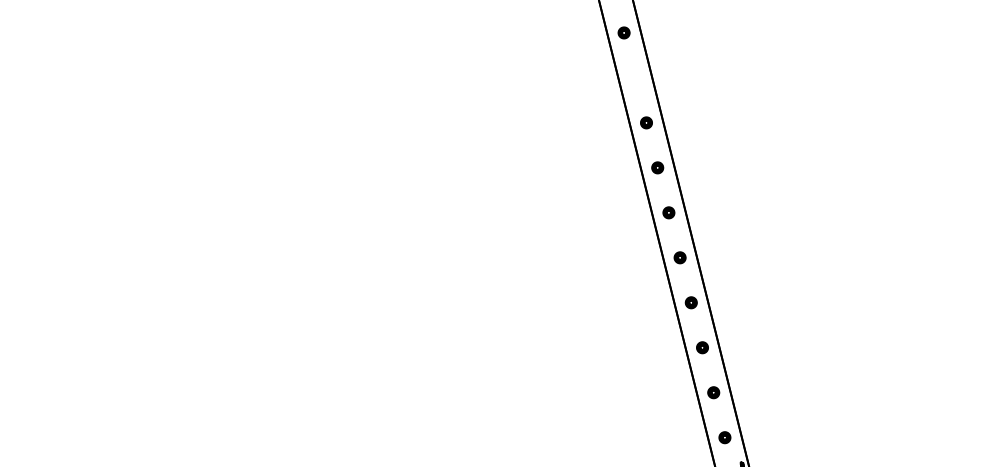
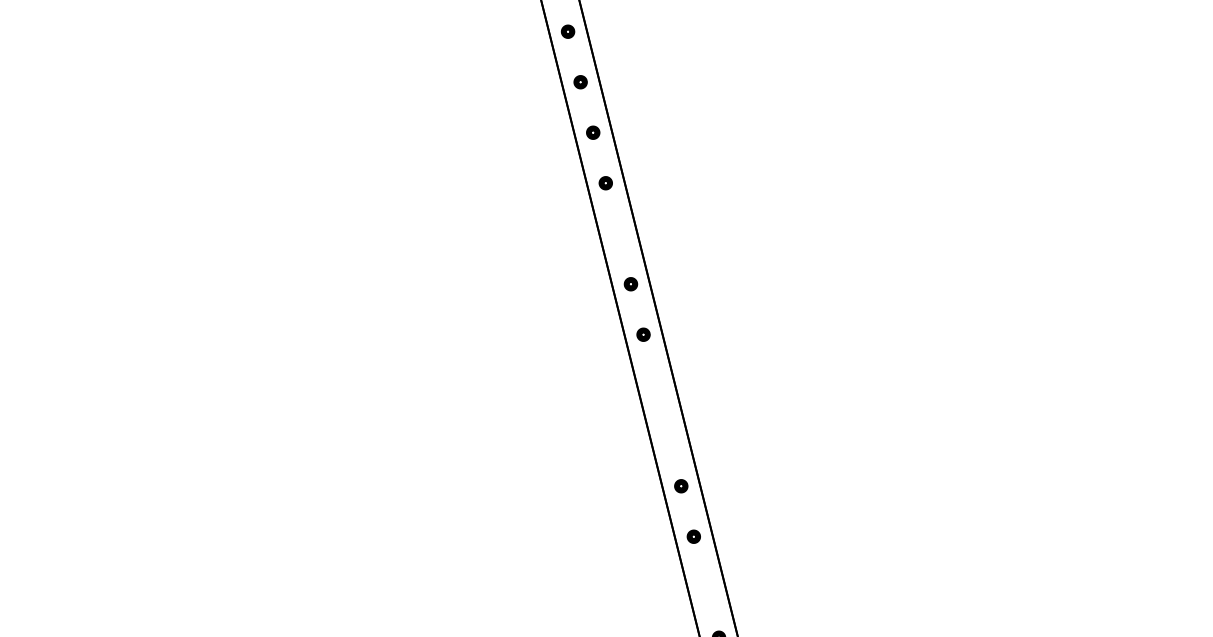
part: (669, 213) -> (656, 385), removed
part: (679, 257) -> (668, 435), removed
part: (713, 392) -> (706, 587), removed

